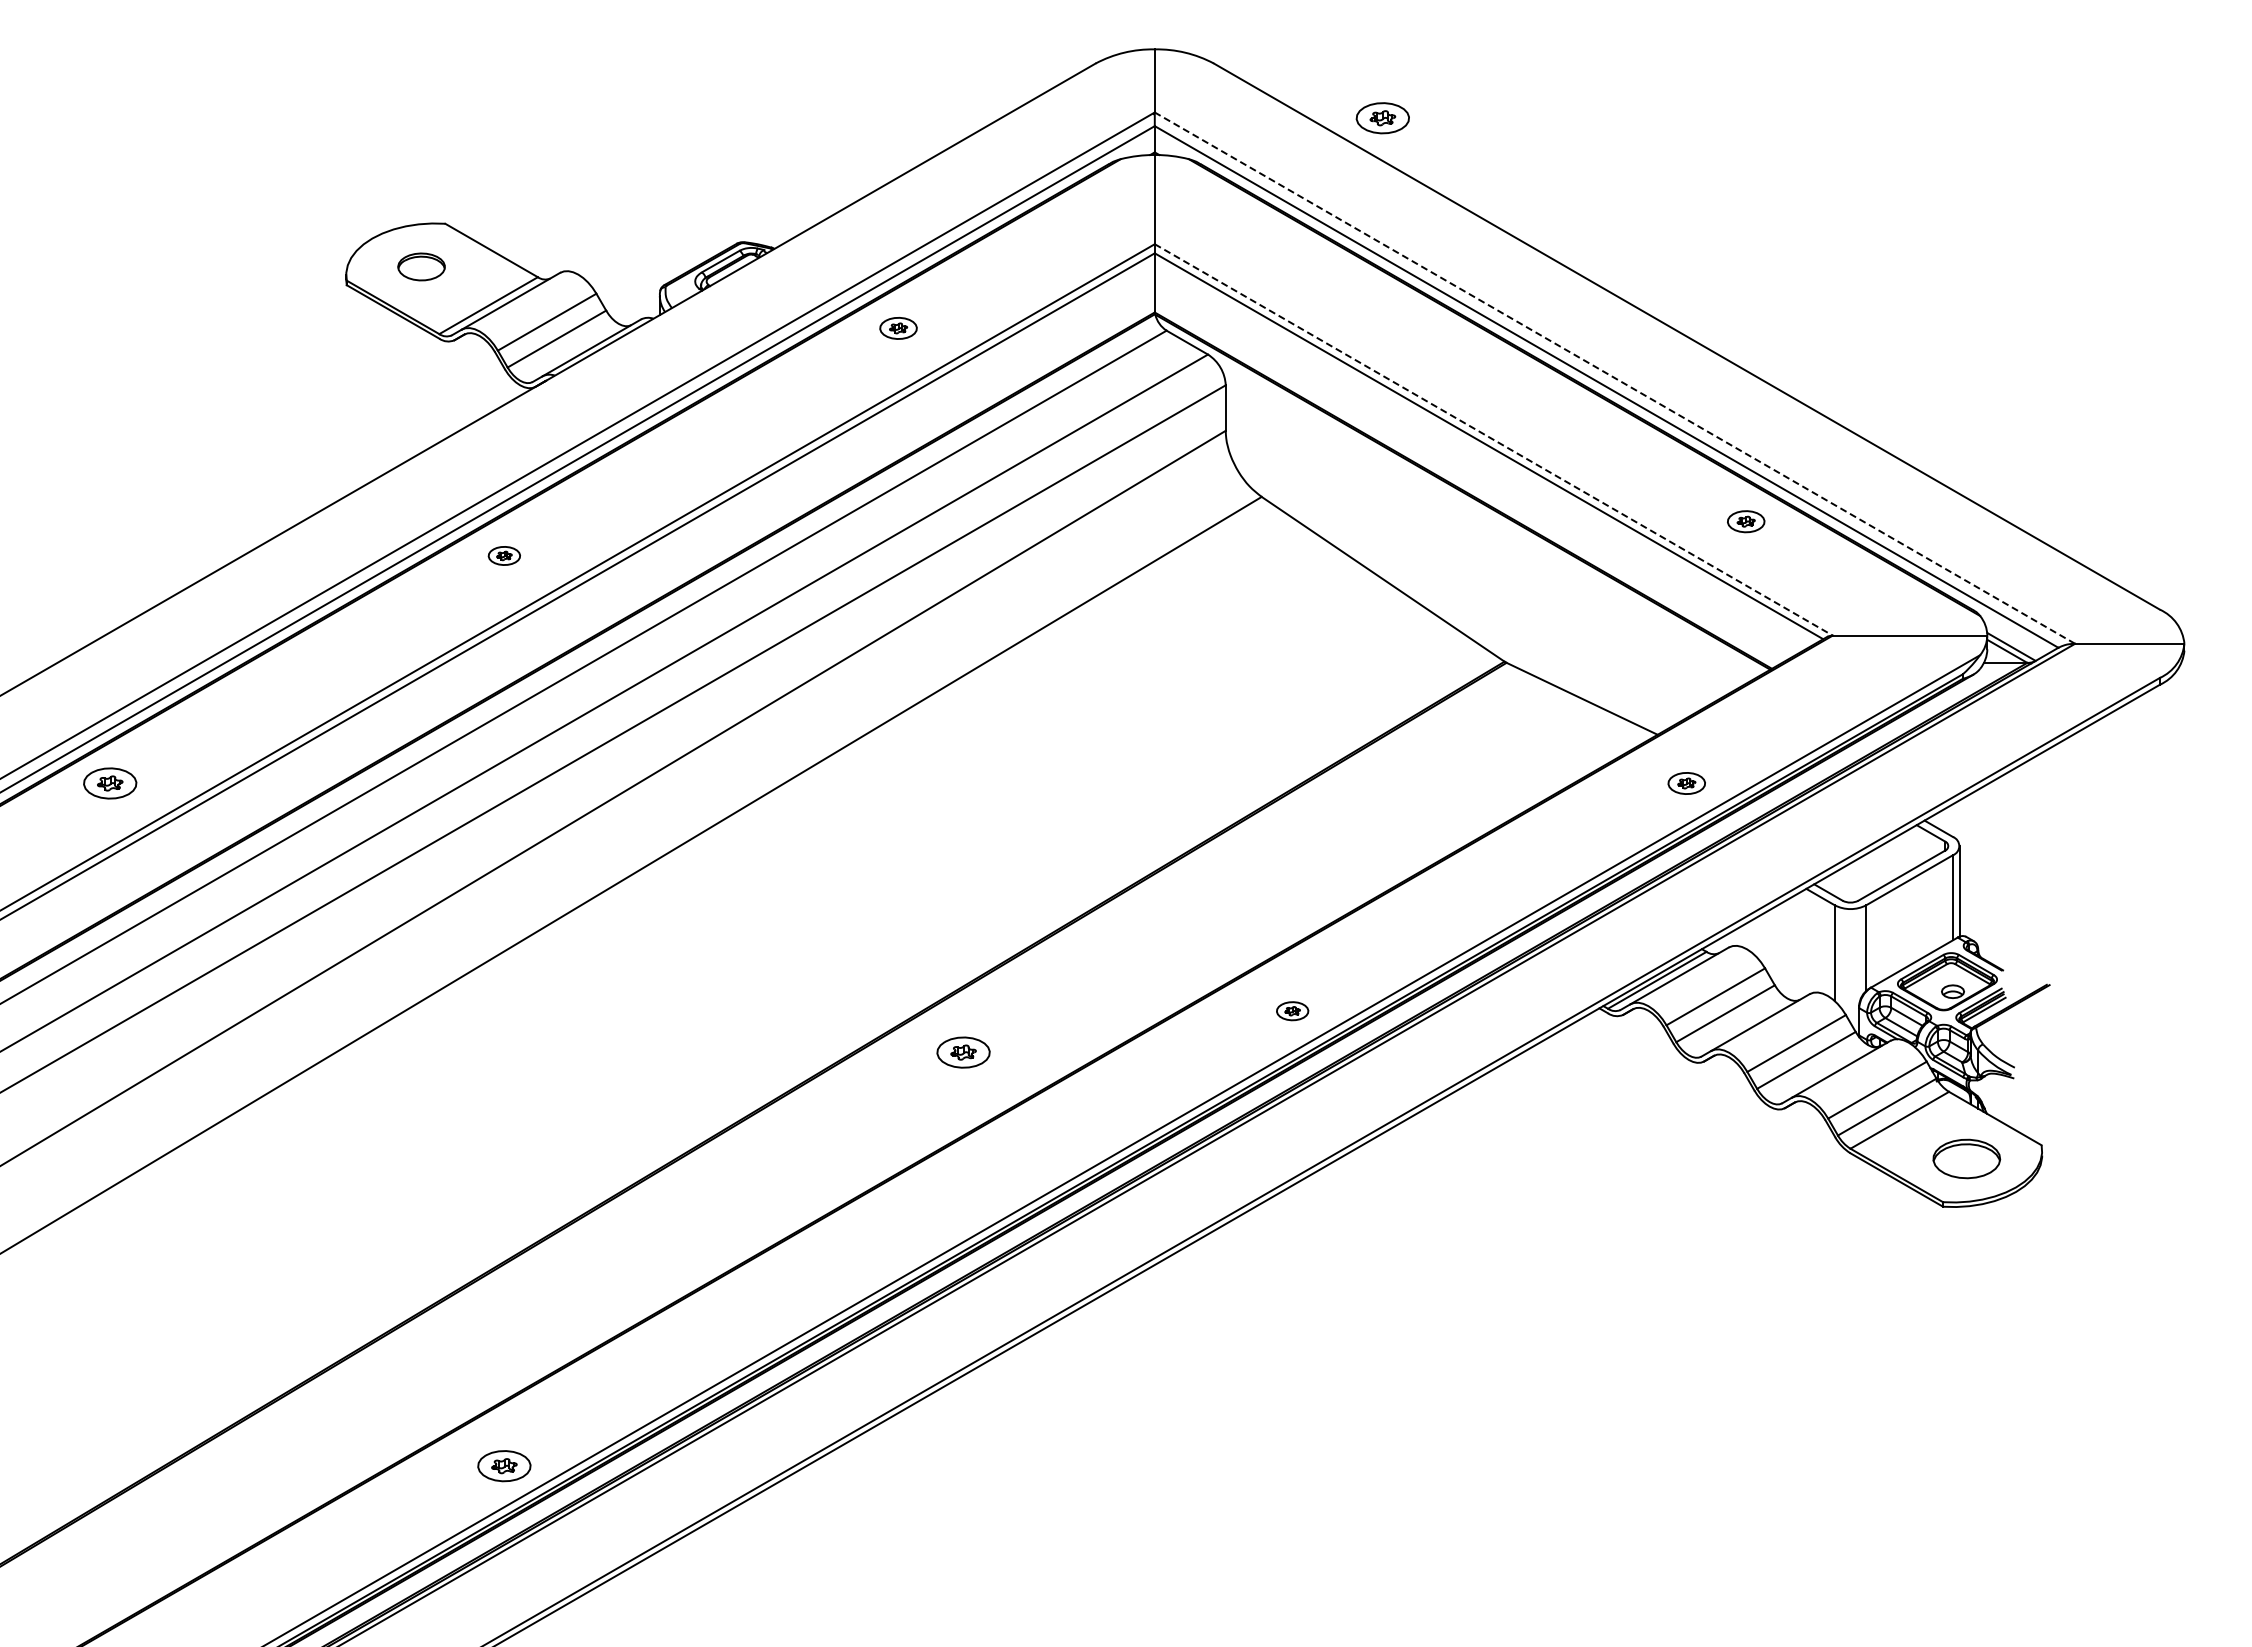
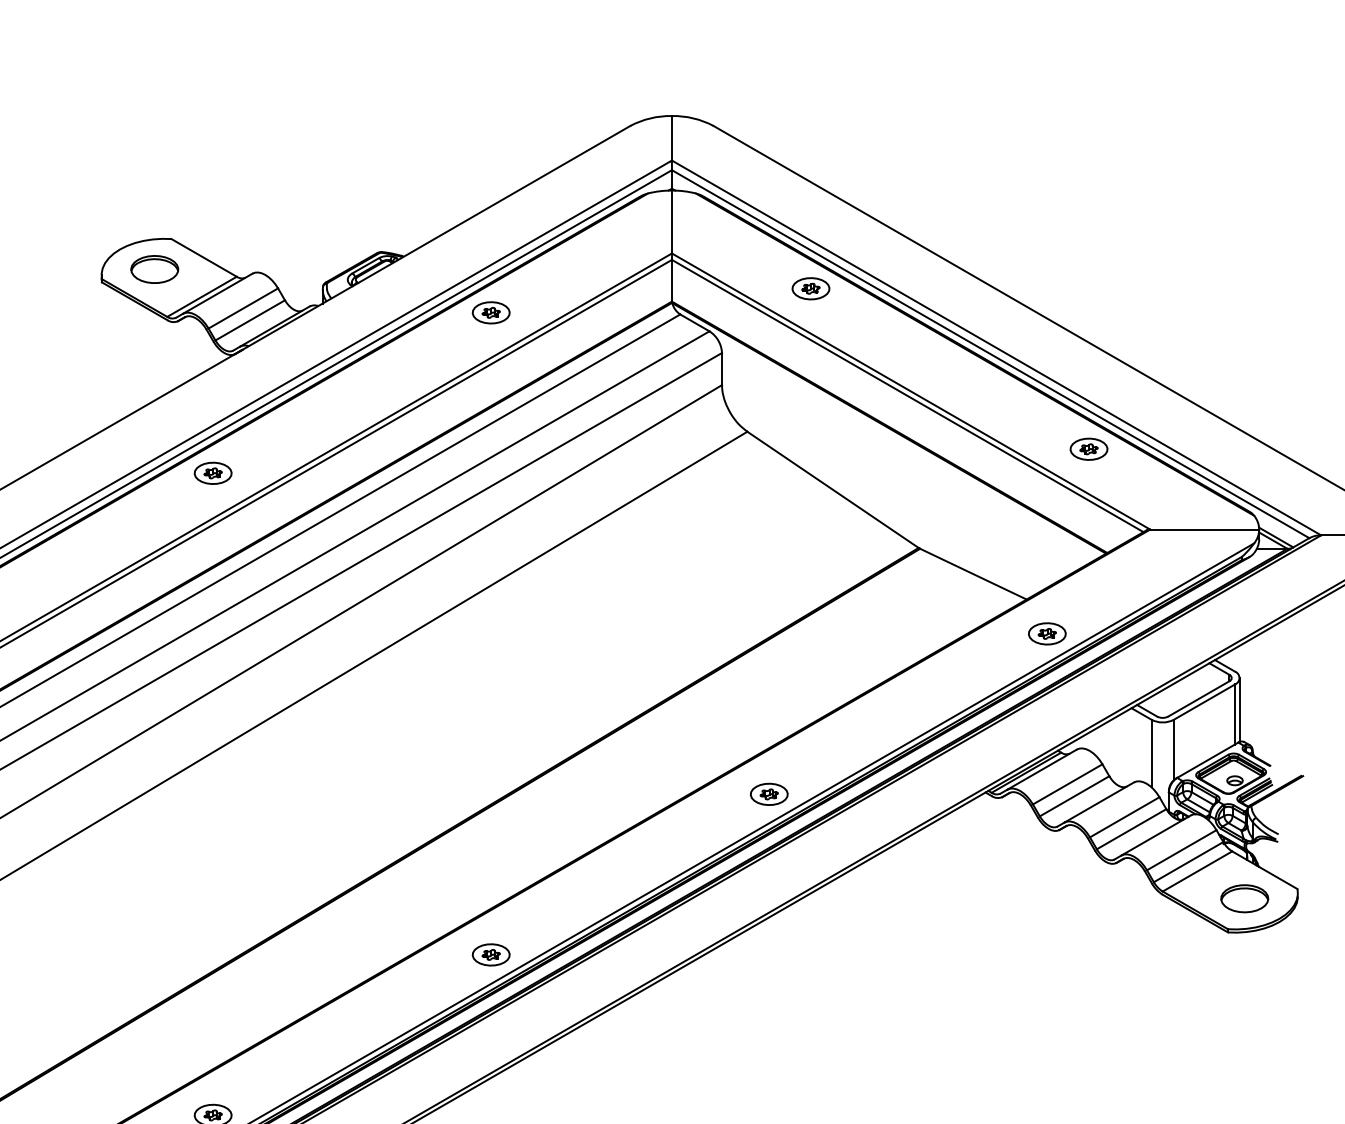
part: (1382, 118) -> (810, 288), moved
part: (421, 266) -> (154, 269), size x1.43
part: (898, 328) -> (491, 312), size x1.43
line: (1614, 377) -> (996, 347), dashed -> solid
line: (1494, 440) -> (911, 391), dashed -> solid
part: (1746, 521) -> (1089, 449), size x1.43
part: (504, 555) -> (213, 473), size x1.67
part: (1686, 783) -> (1047, 633), size x1.43
part: (1292, 1011) -> (769, 794), size x1.67
part: (963, 1052) -> (491, 954), moved

